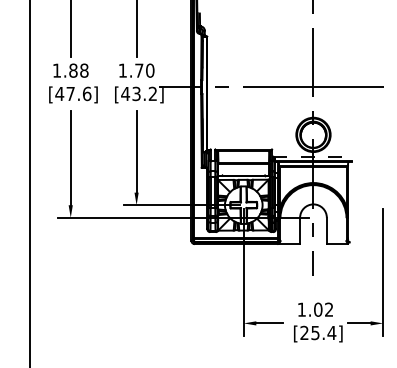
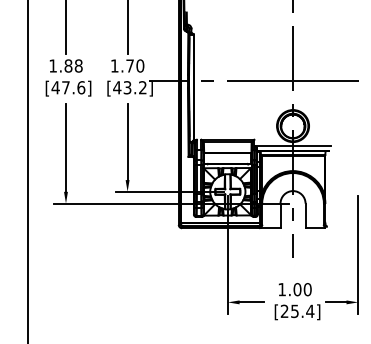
line: (313, 156) -> (293, 146), dashed -> solid
text: (329, 309) -> (308, 289), 1.02 -> 1.00

